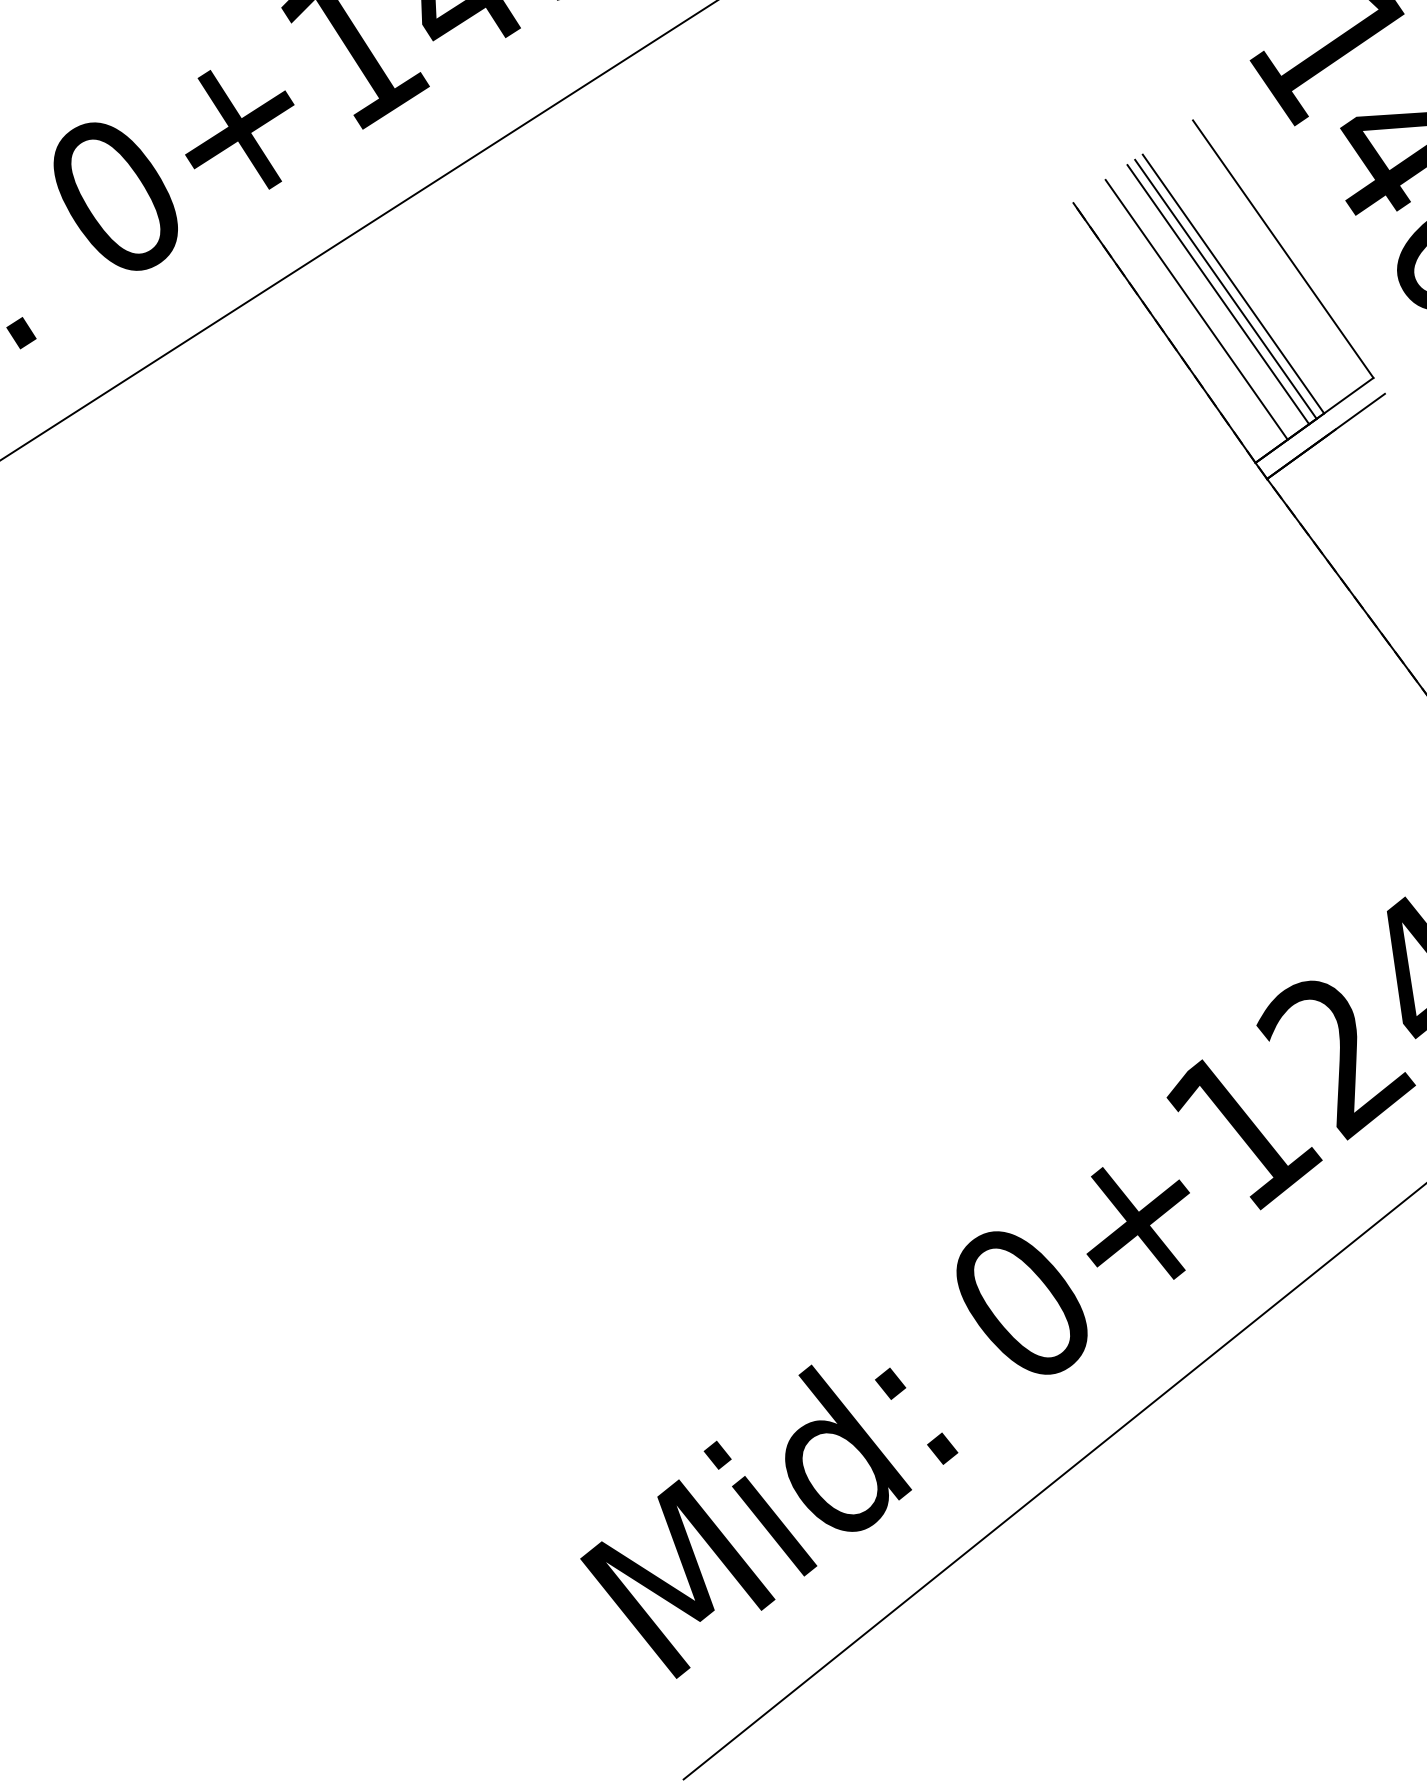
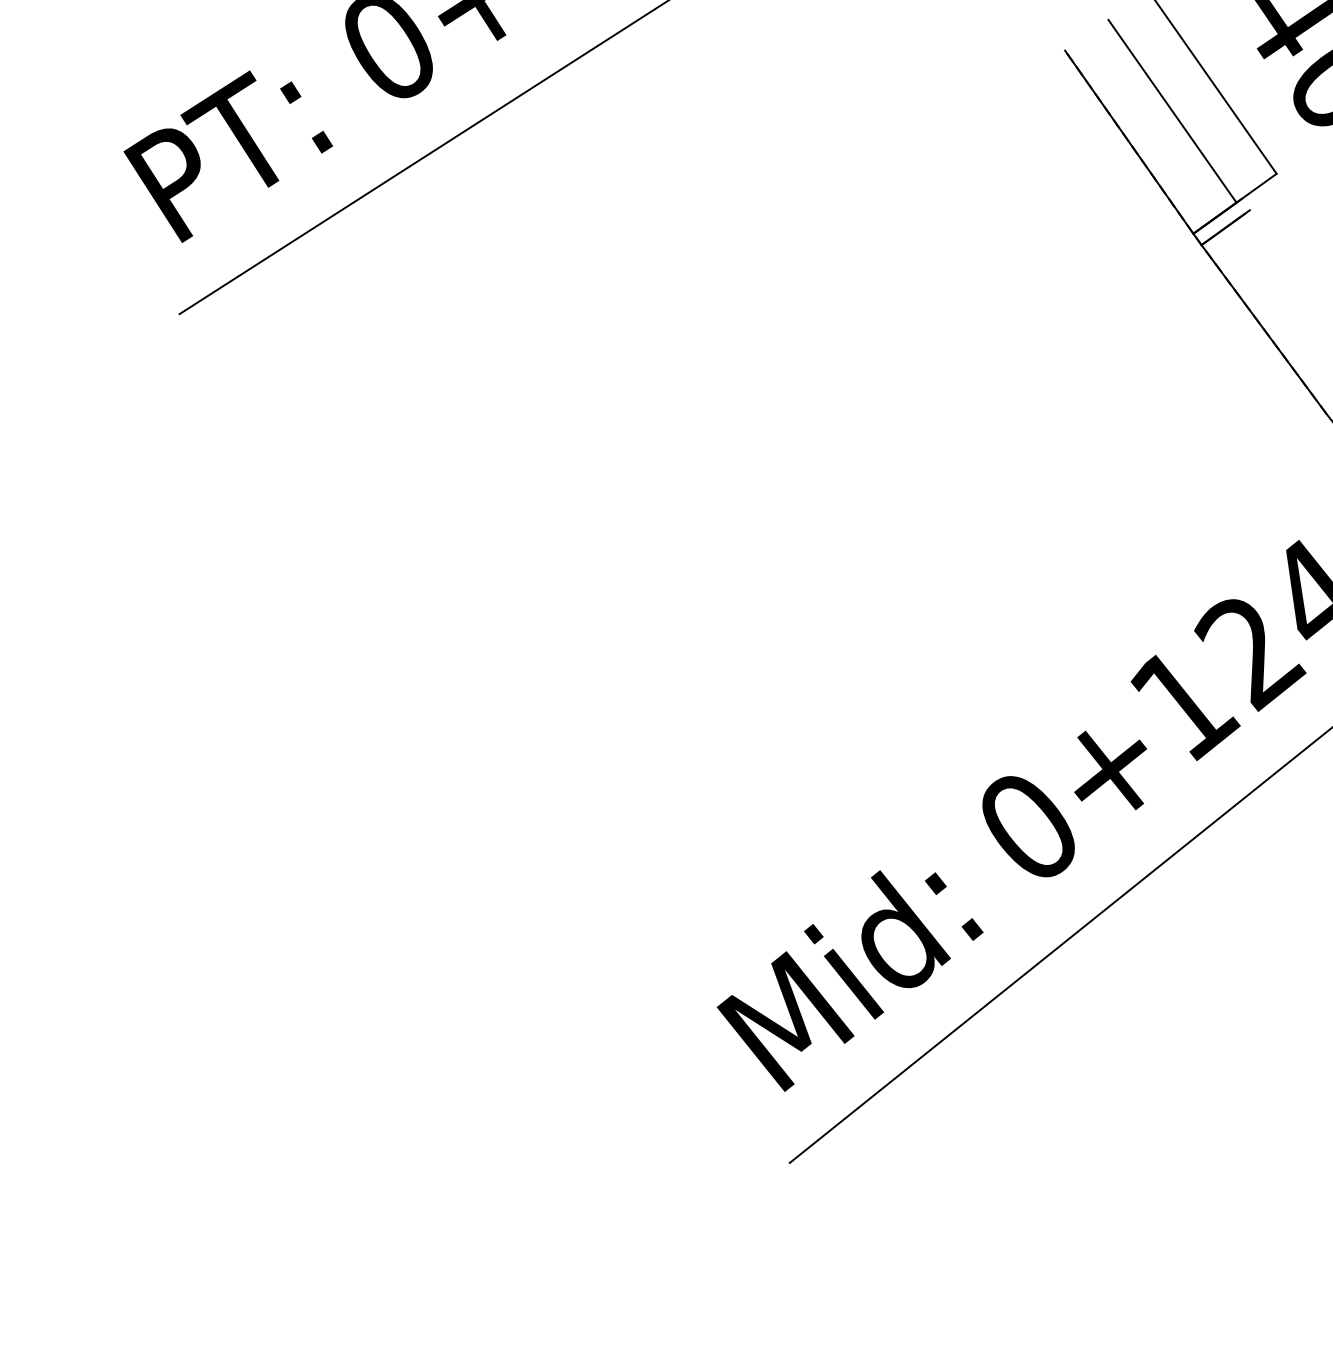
line: (1232, 283) -> (1177, 107), removed
line: (1218, 293) -> (1167, 114), removed
line: (1196, 309) -> (1151, 125), removed
line: (1325, 437) -> (1242, 215), removed

